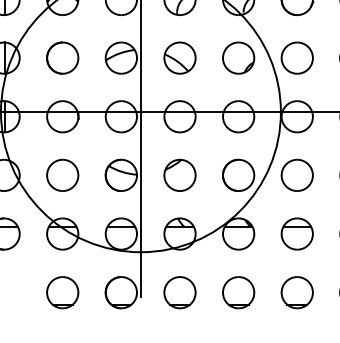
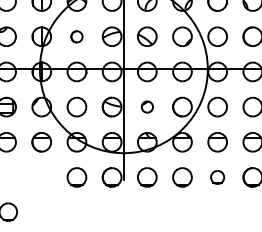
part: (61, 57) -> (76, 36), size x0.6
part: (180, 174) -> (147, 106), size x0.6
part: (297, 292) -> (217, 177), size x0.7

